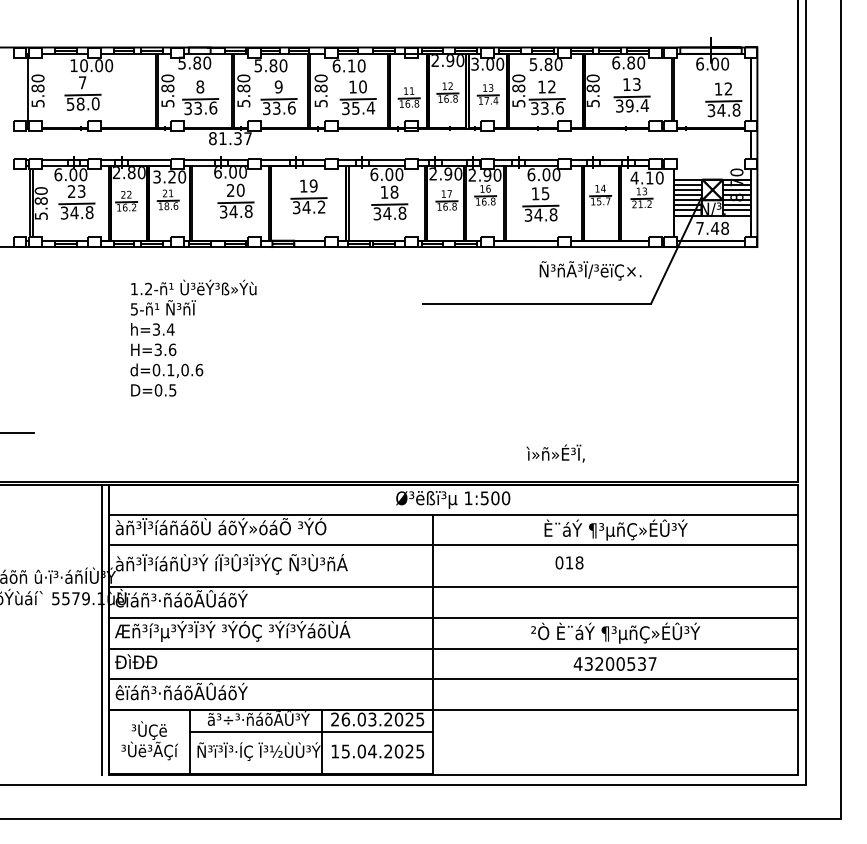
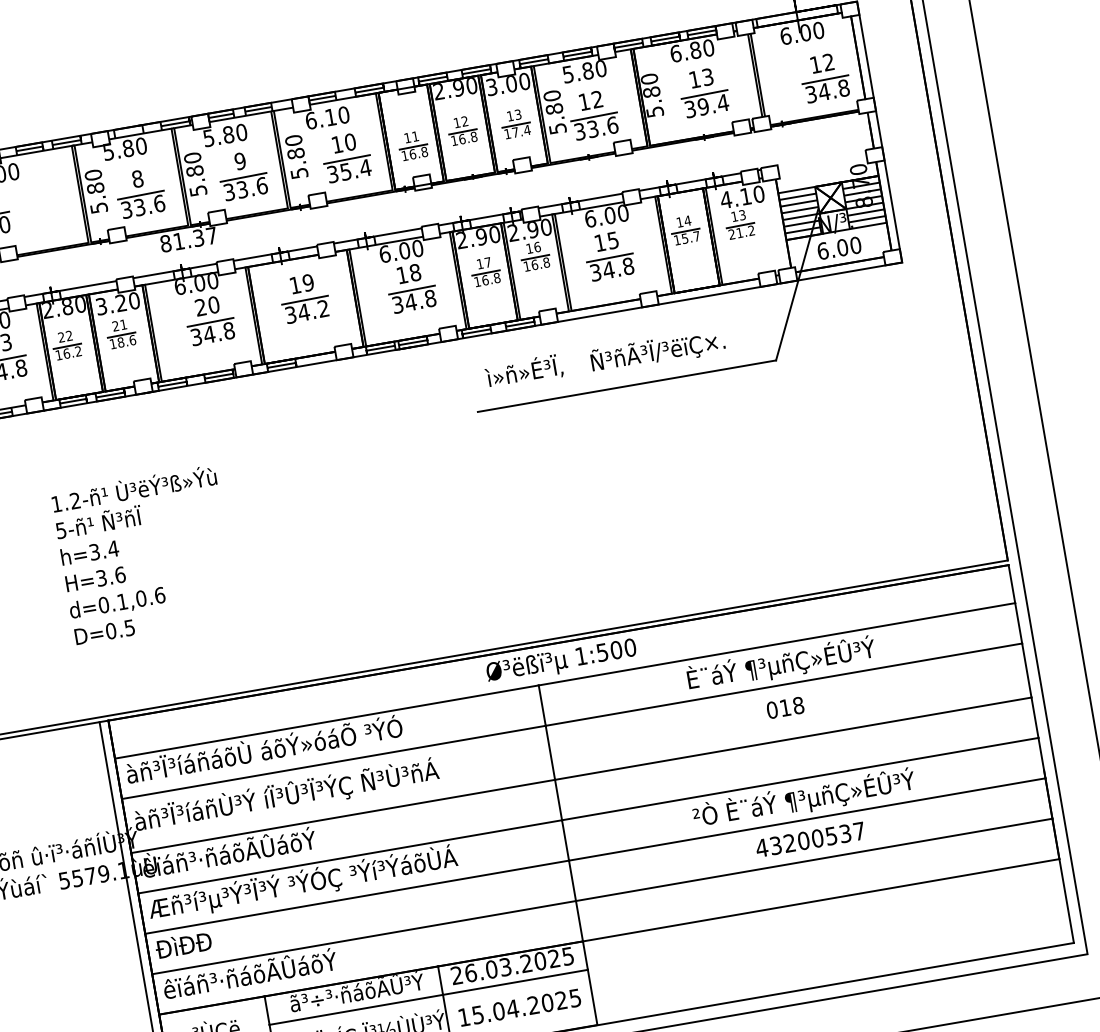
text: (712, 227) -> (839, 247), 7.48 -> 6.00
text: (590, 270) -> (657, 351), moved
text: (193, 337) -> (144, 554), moved
text: (555, 453) -> (523, 371), moved
text: (569, 562) -> (785, 707), moved

